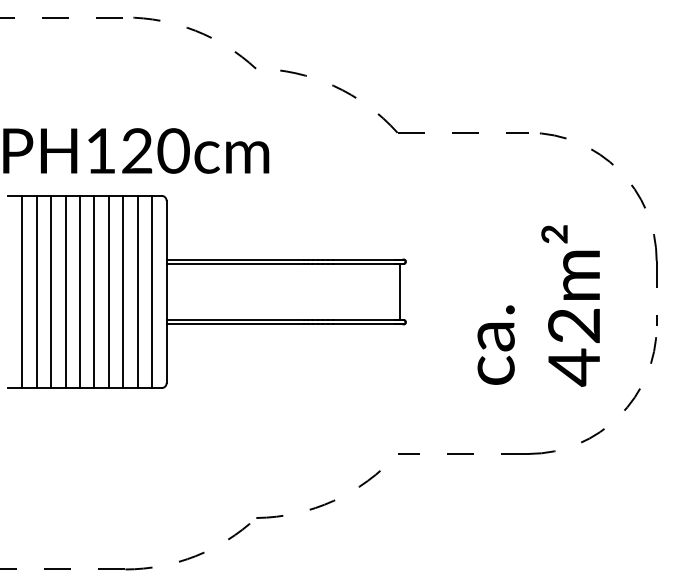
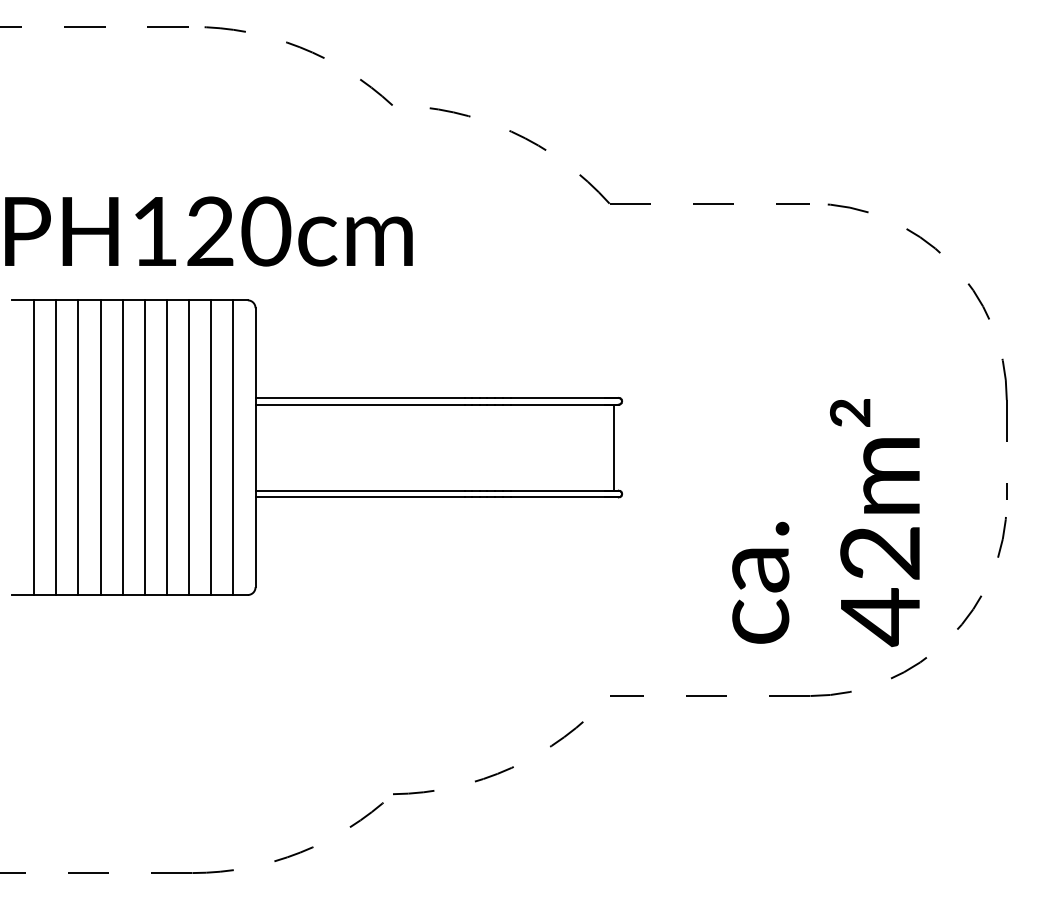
text: (538, 305) -> (825, 522), moved

